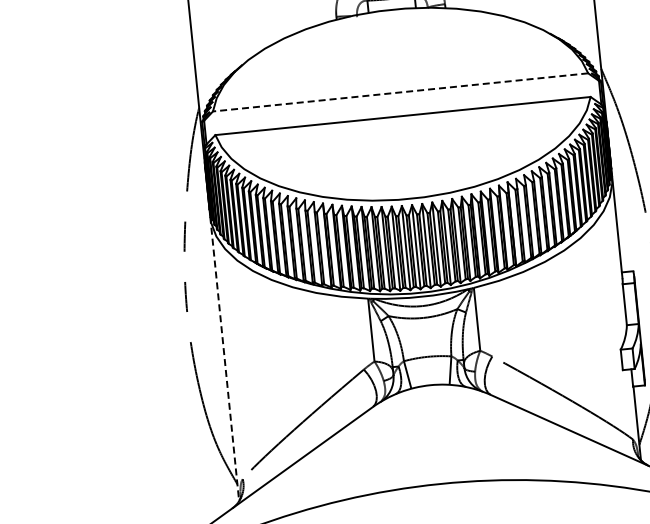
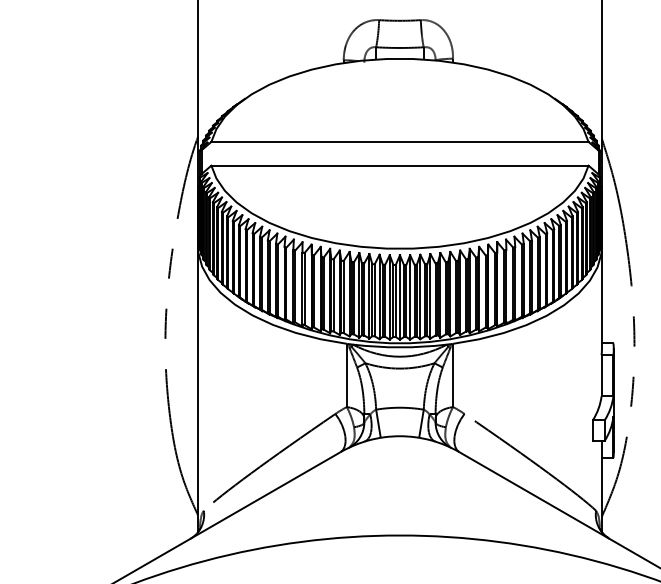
line: (400, 92) -> (399, 141), dashed -> solid
line: (225, 359) -> (198, 389), dashed -> solid

